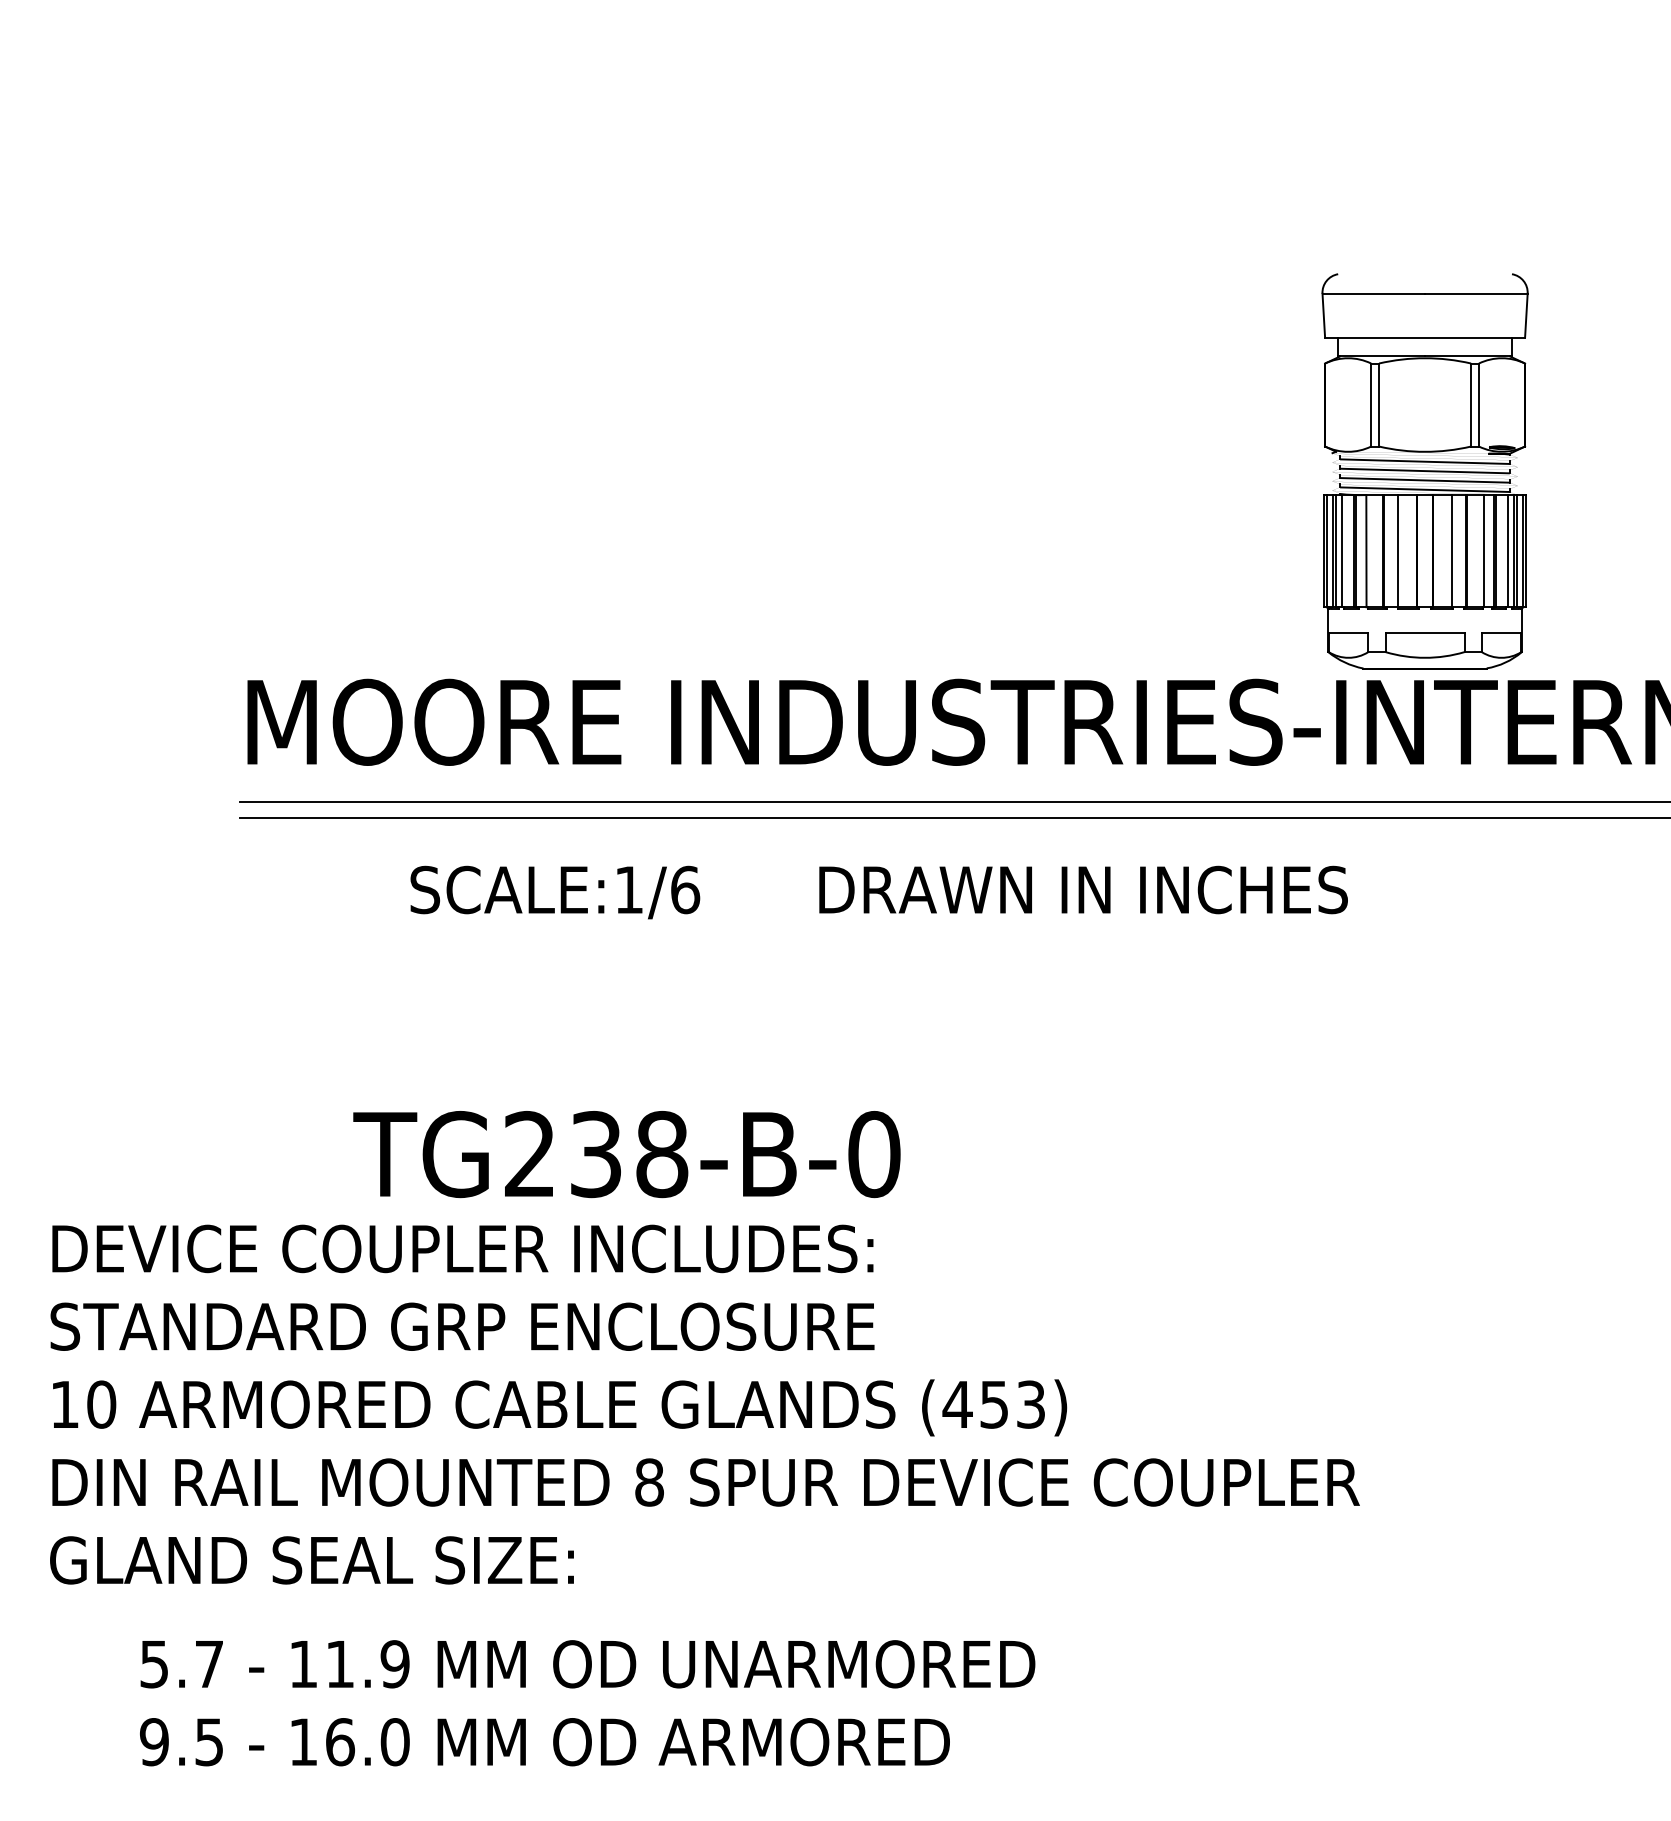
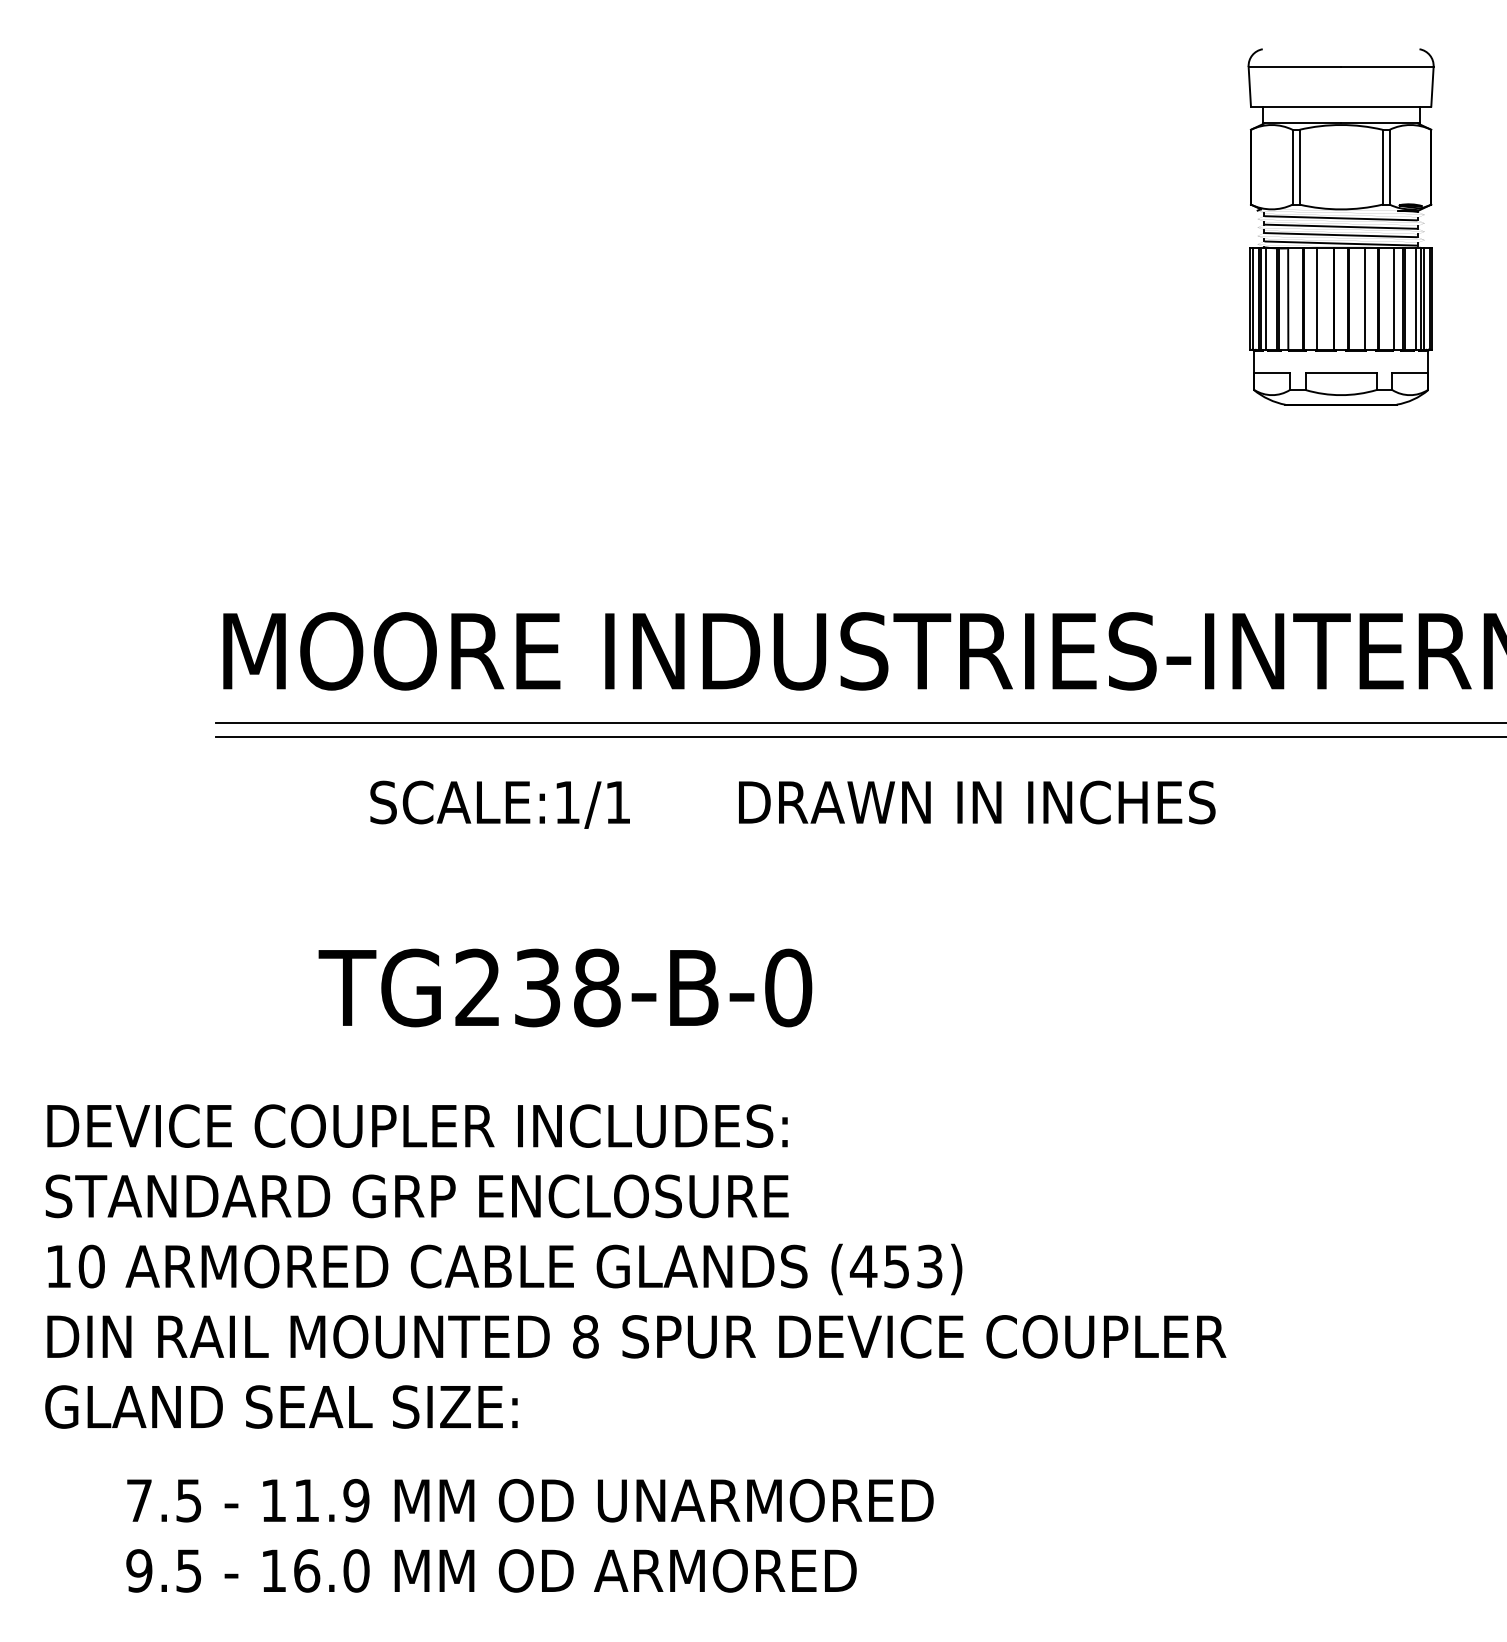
part: (1424, 470) -> (1340, 226), moved
text: (685, 889) -> (618, 802), SCALE:1/6 -> SCALE:1/1
text: (627, 1153) -> (565, 987), moved
text: (182, 1664) -> (164, 1500), 5.7 -> 7.5

